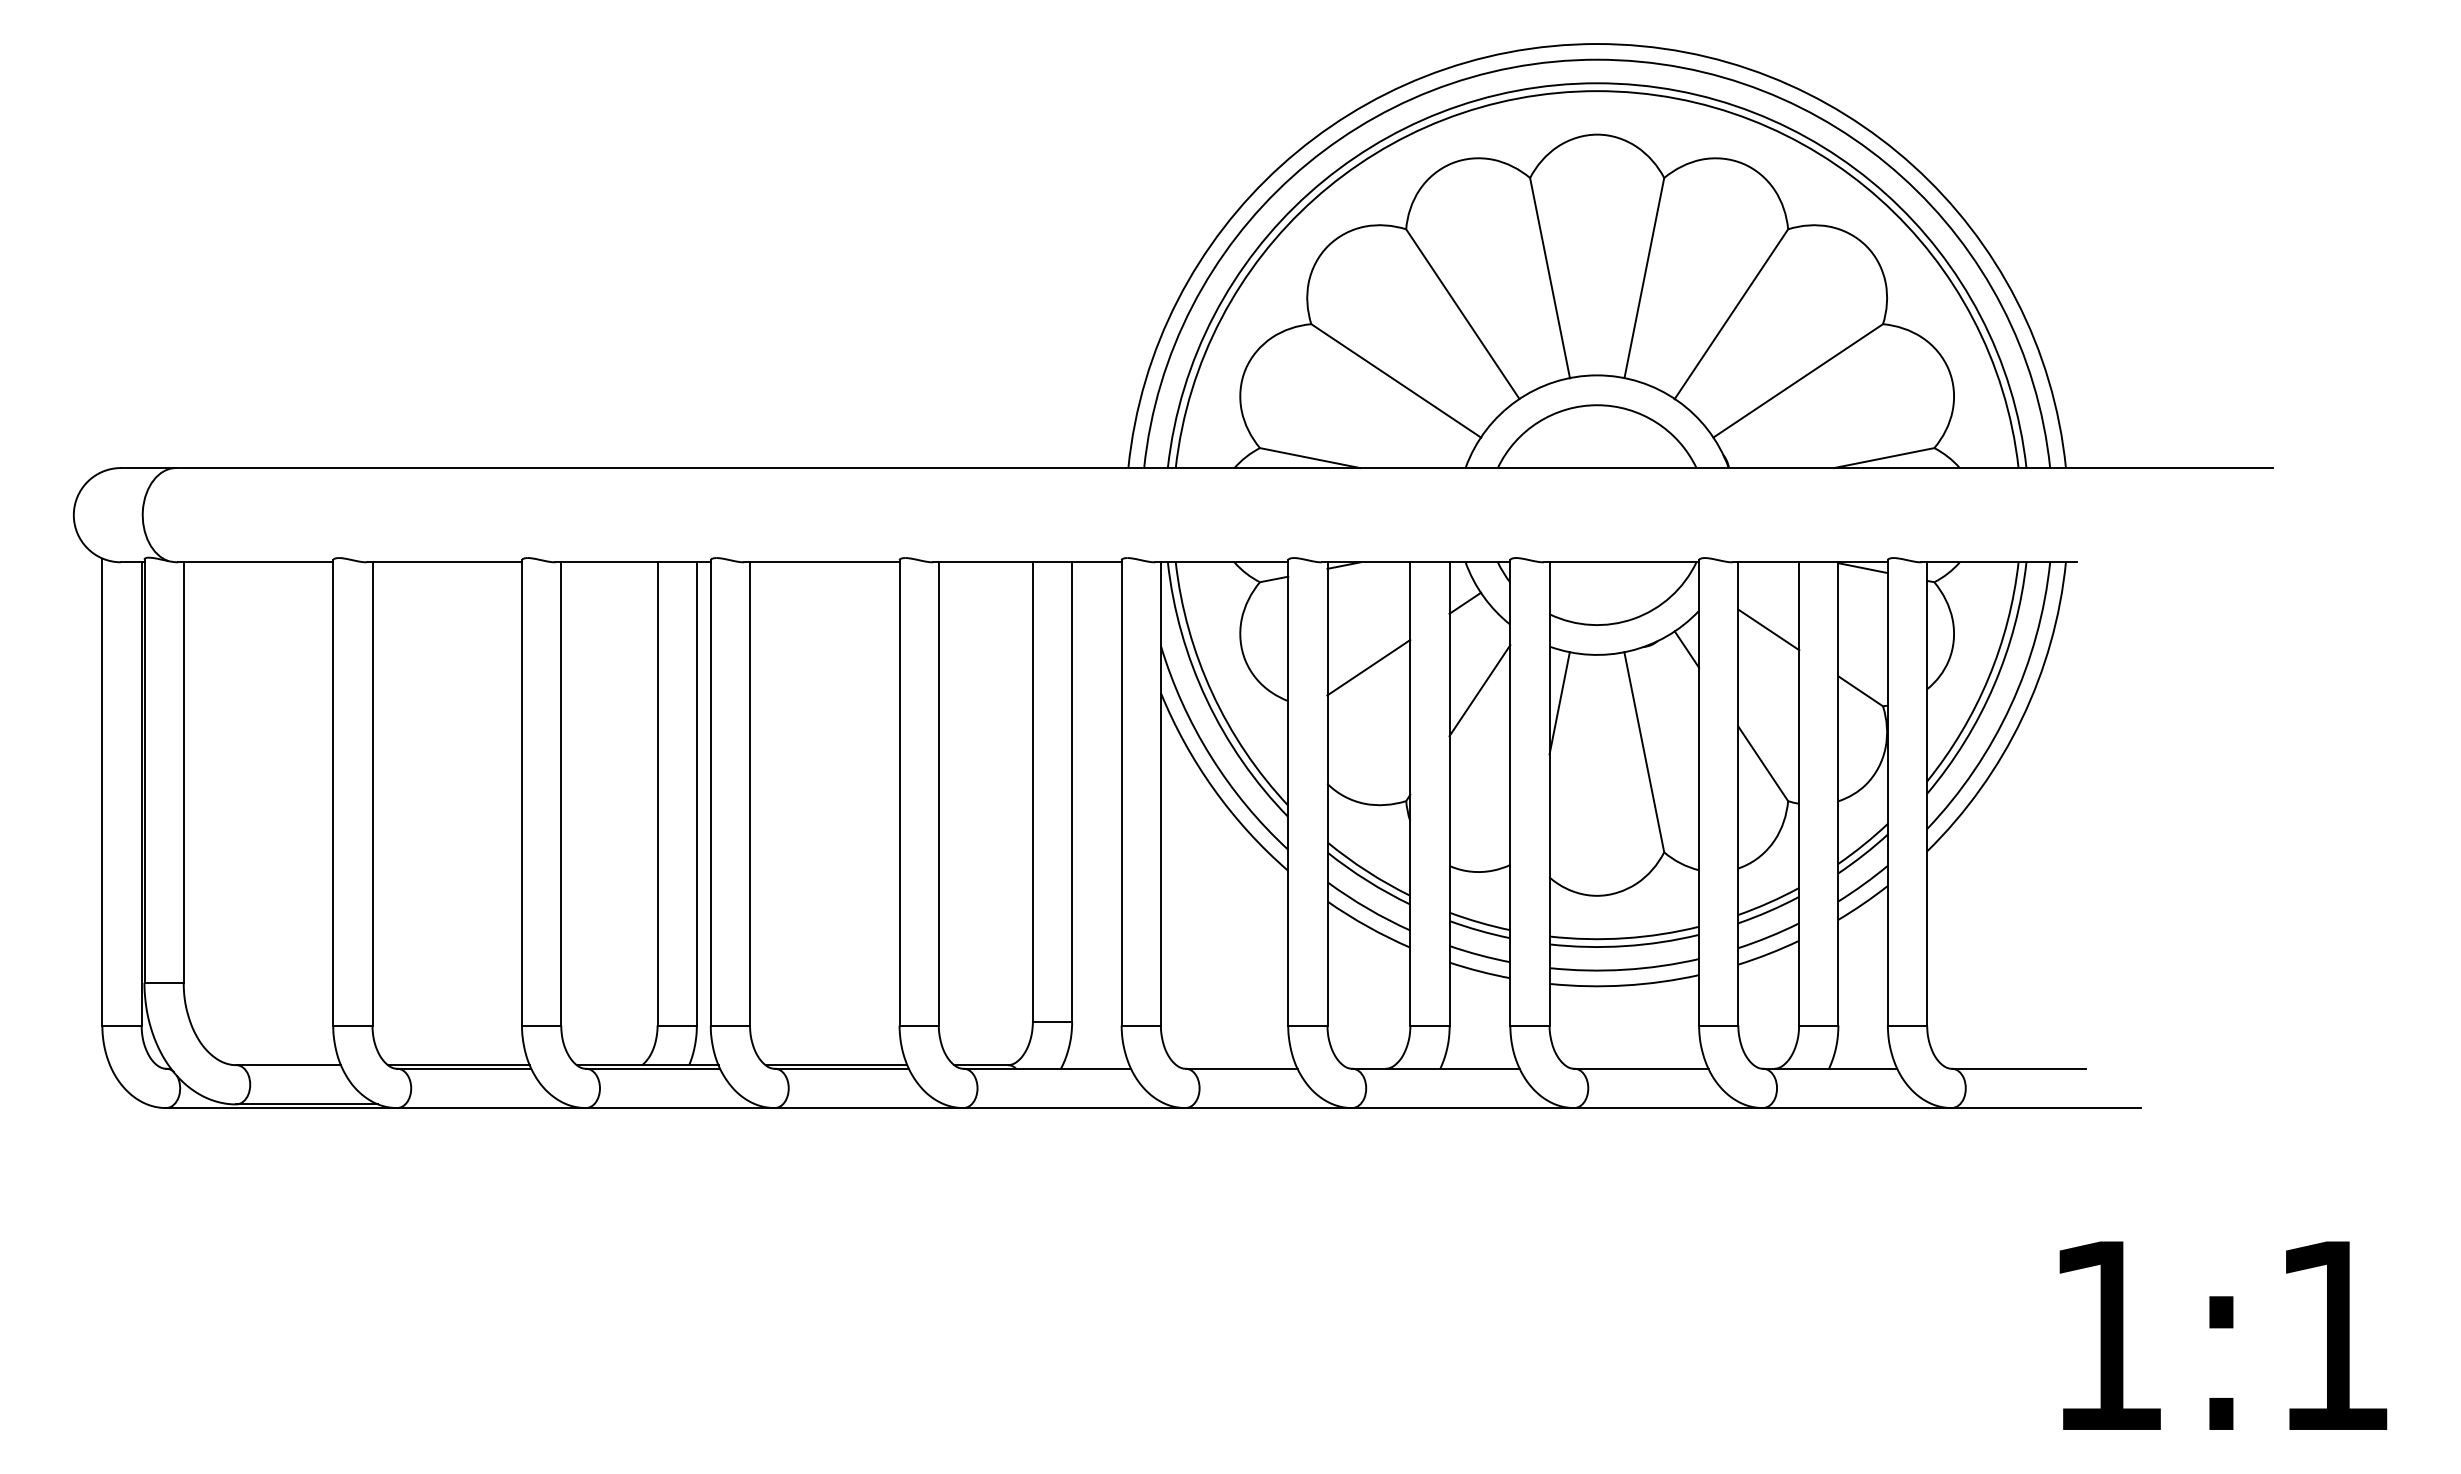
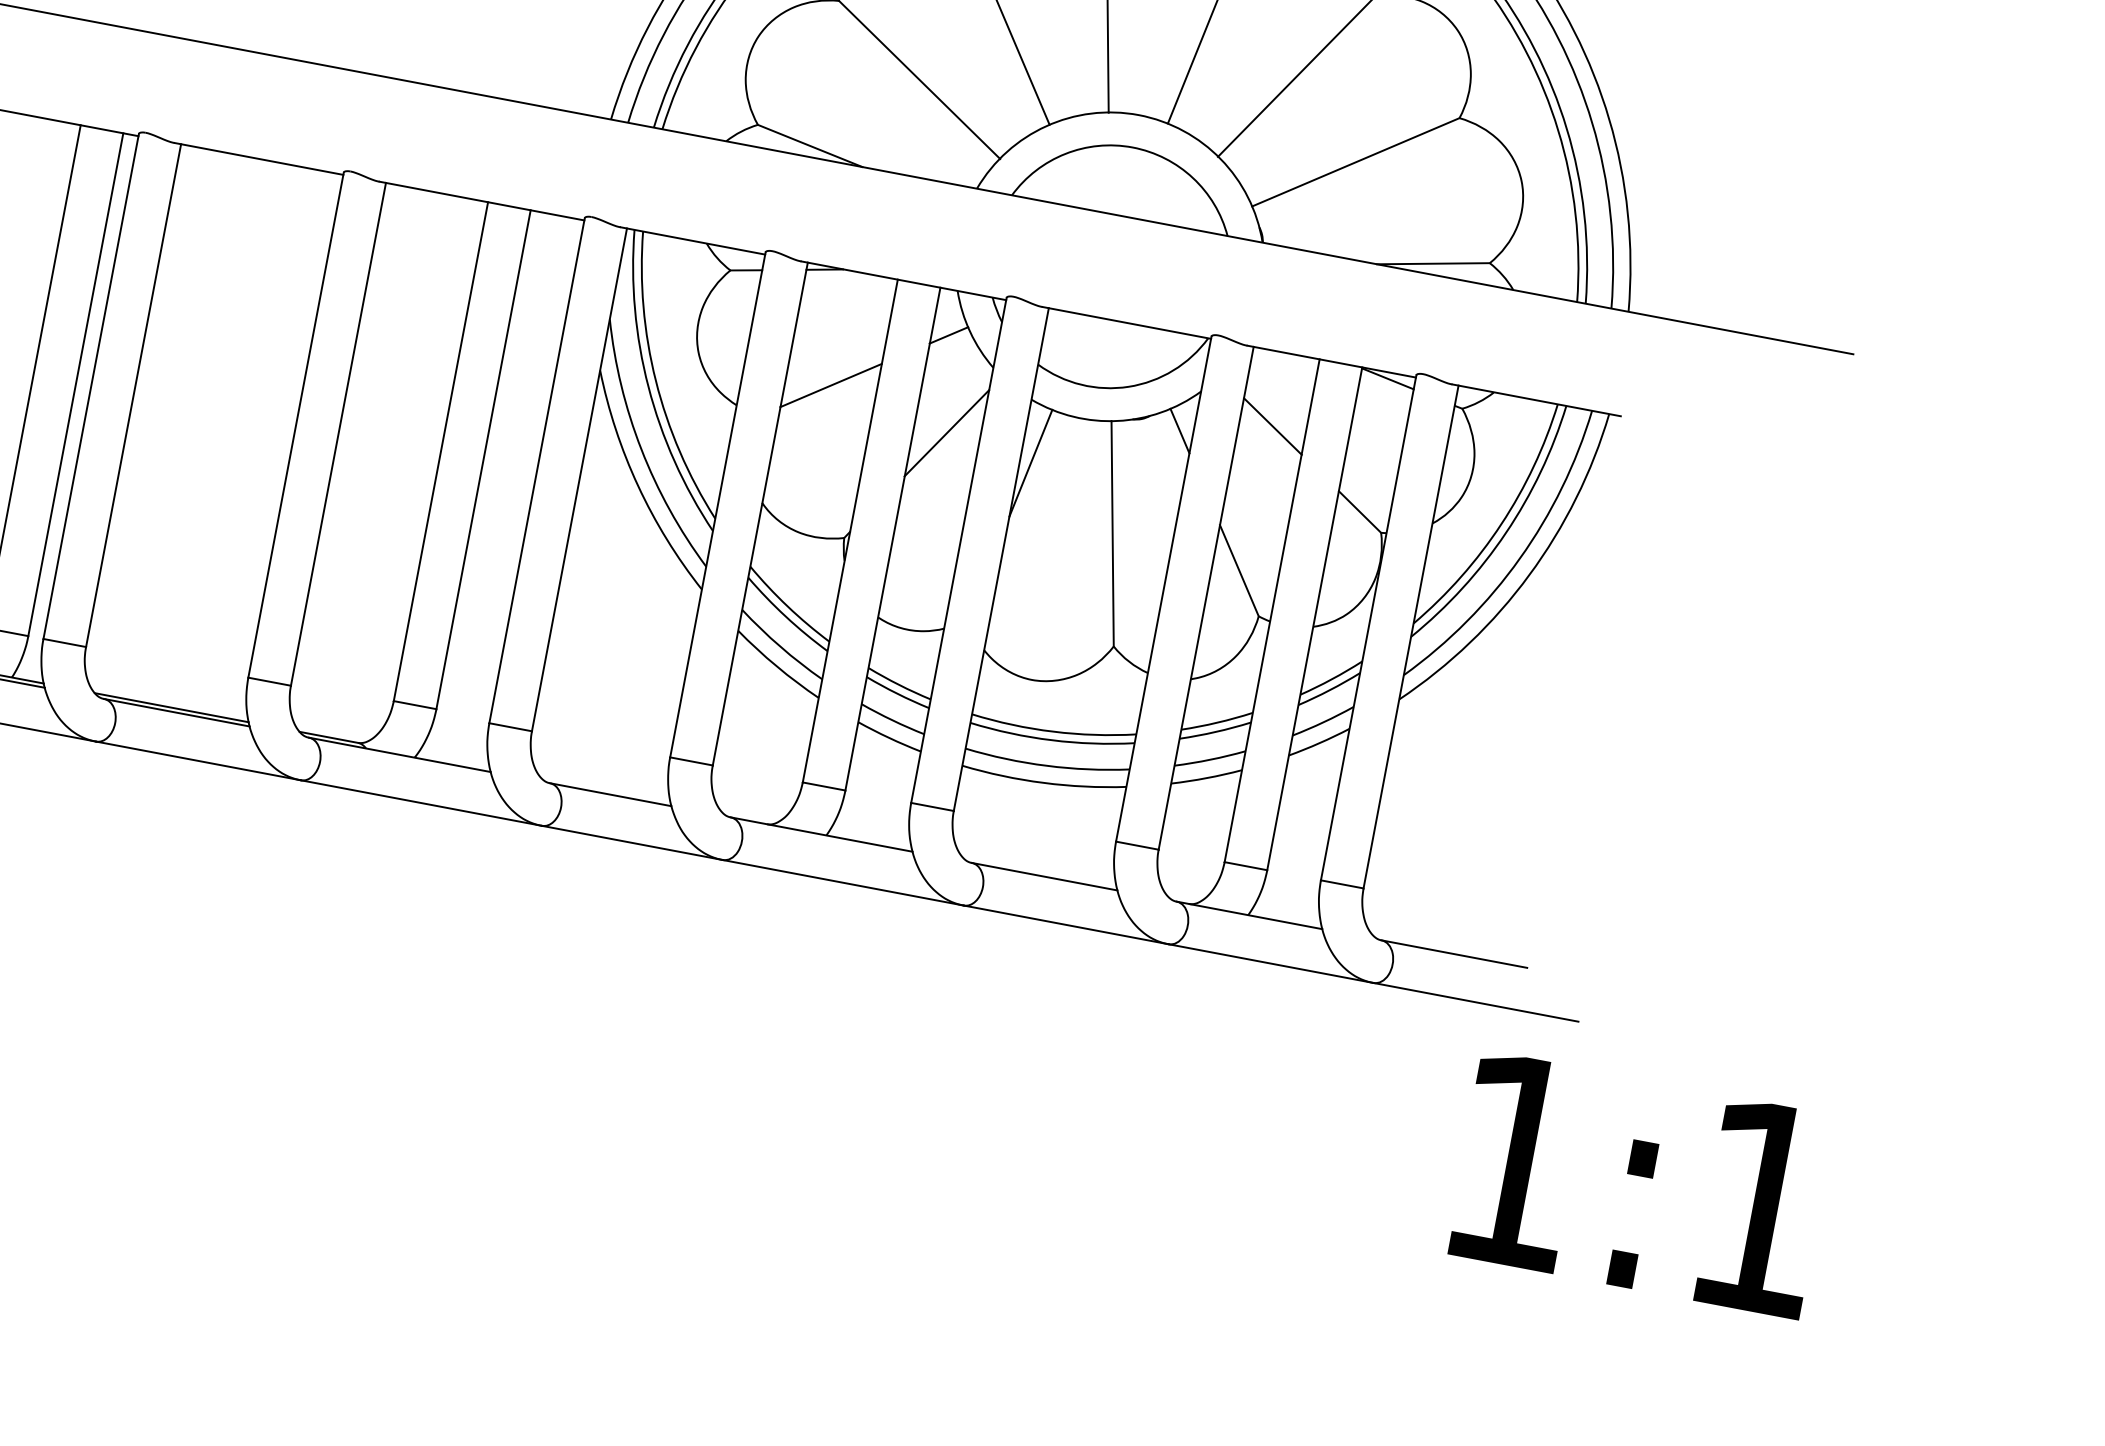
text: (2223, 1335) -> (1640, 1184), moved

